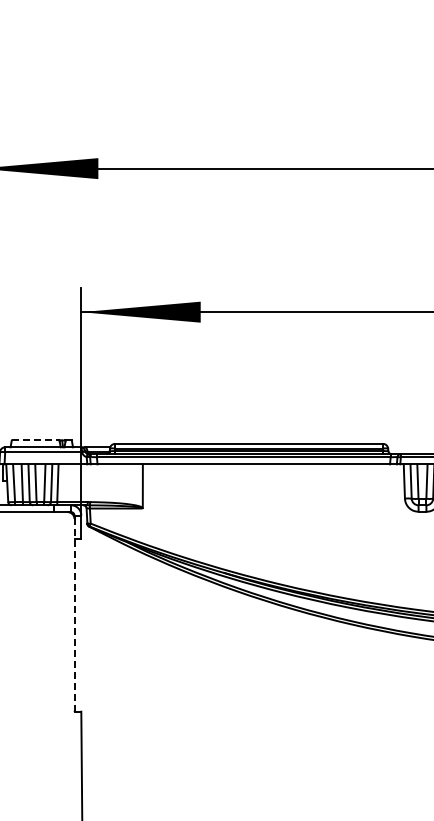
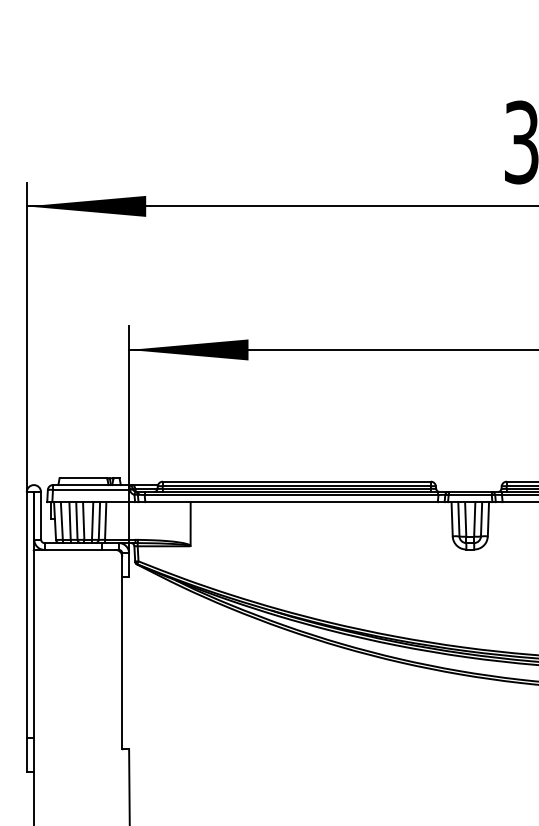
line: (35, 440) -> (83, 478), dashed -> solid
line: (74, 614) -> (122, 652), dashed -> solid

